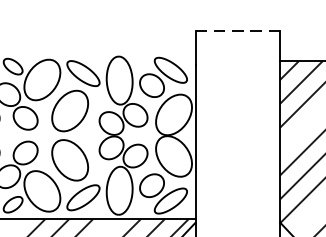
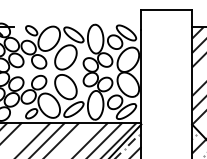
line: (237, 31) -> (166, 9), dashed -> solid

